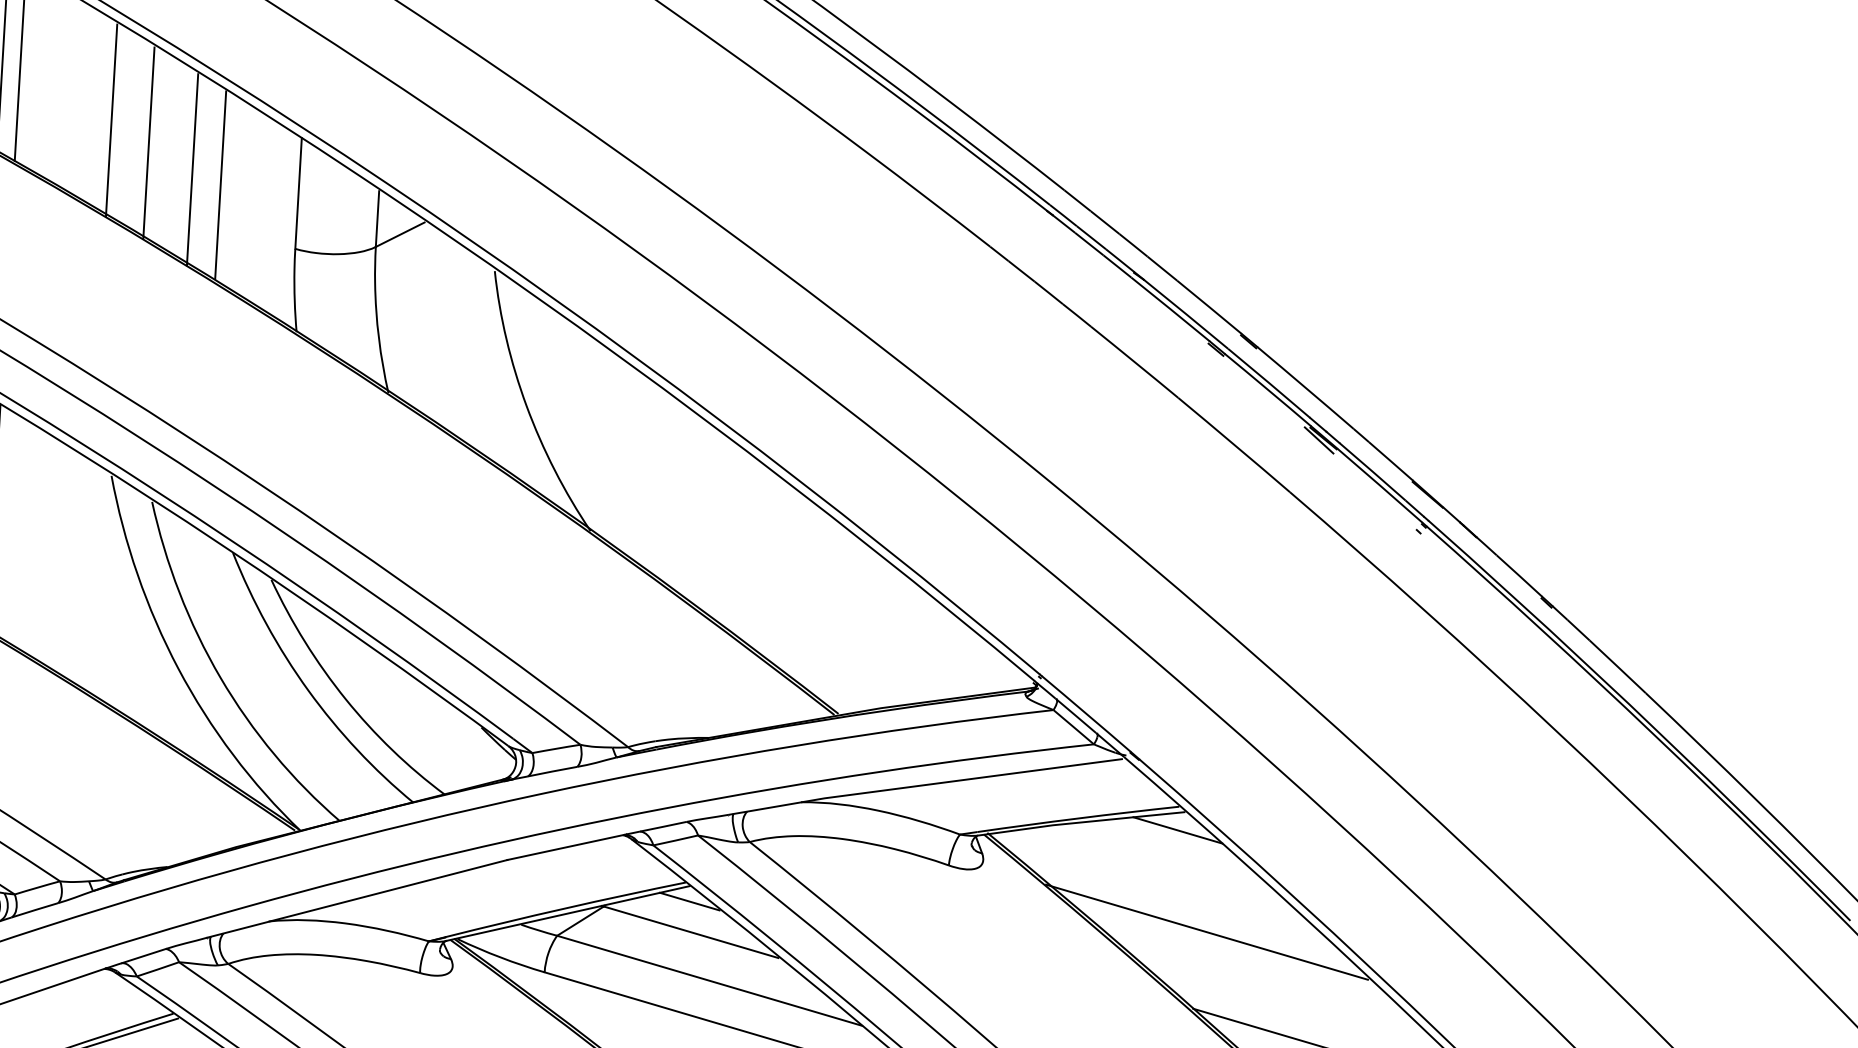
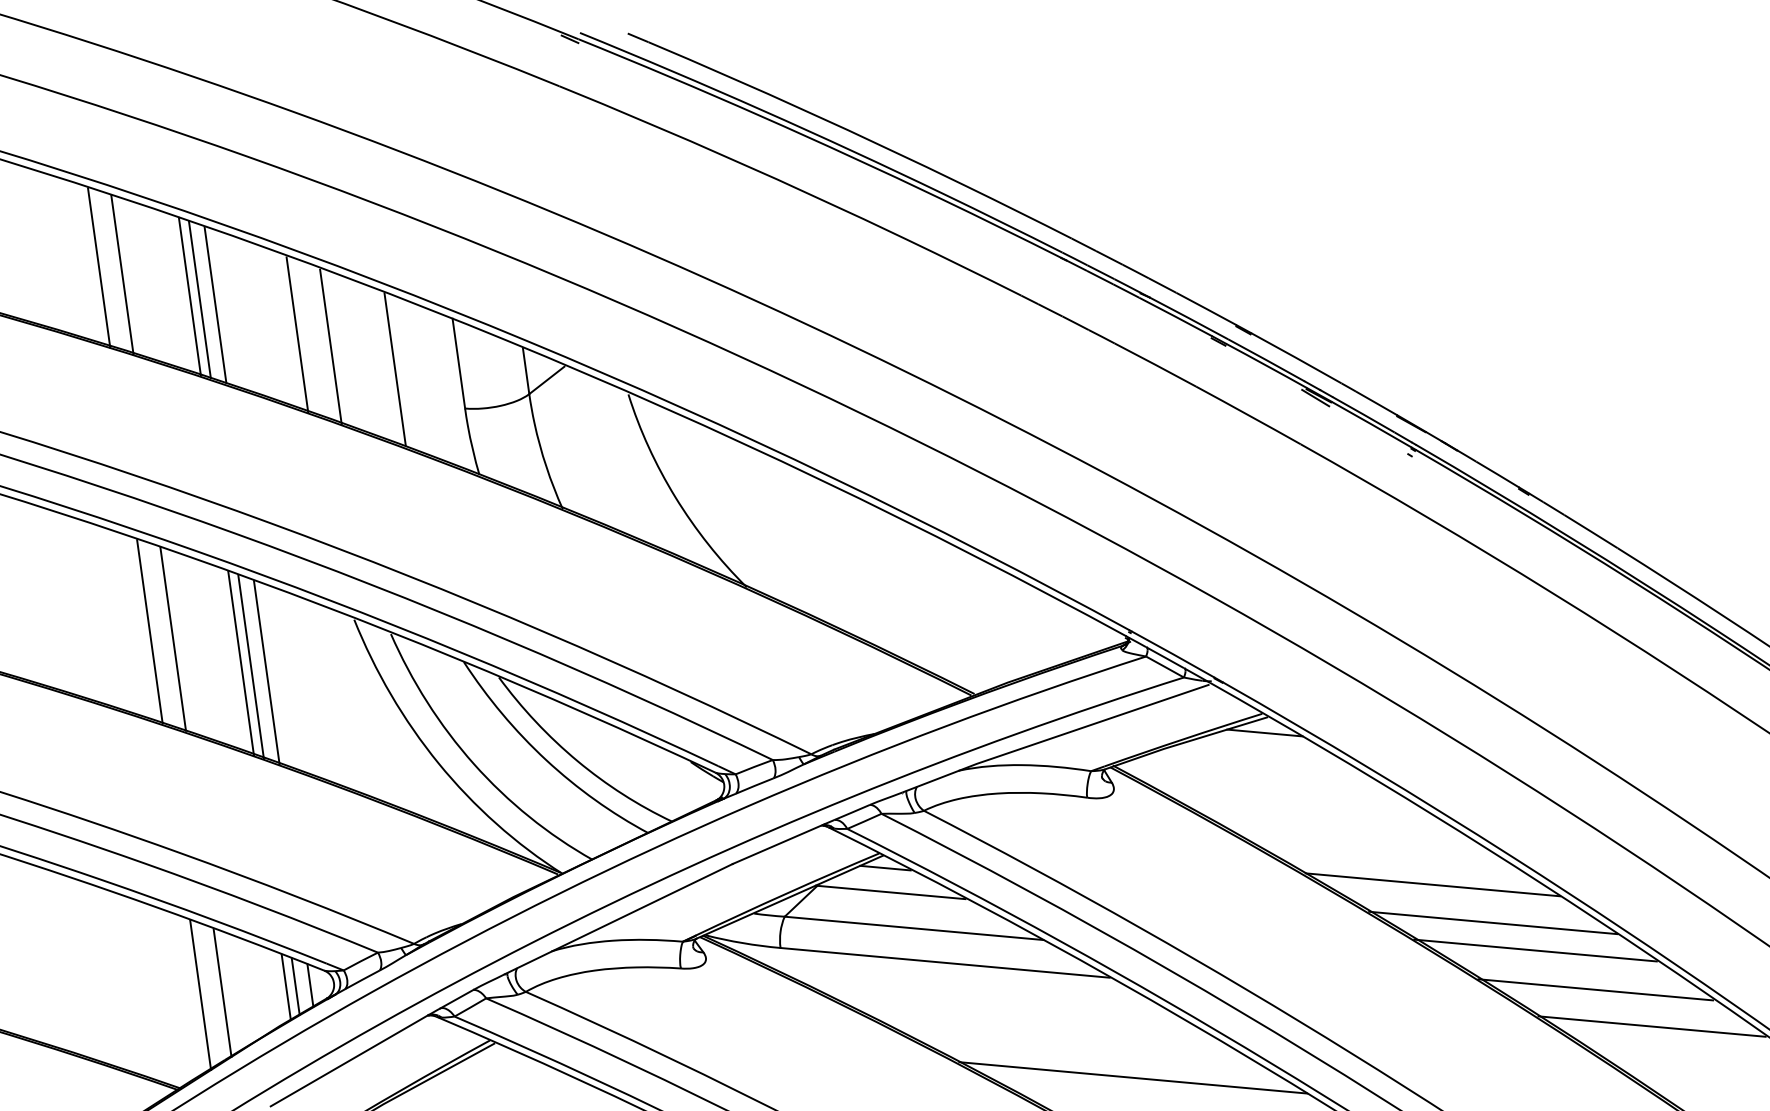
line: (191, 169) -> (369, 361), removed
line: (1207, 931) -> (1304, 809), removed

